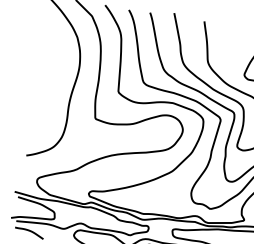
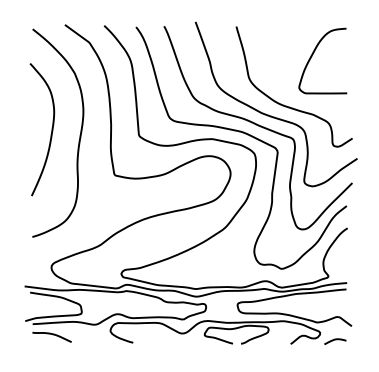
curve: (53, 76) -> (51, 129), added

